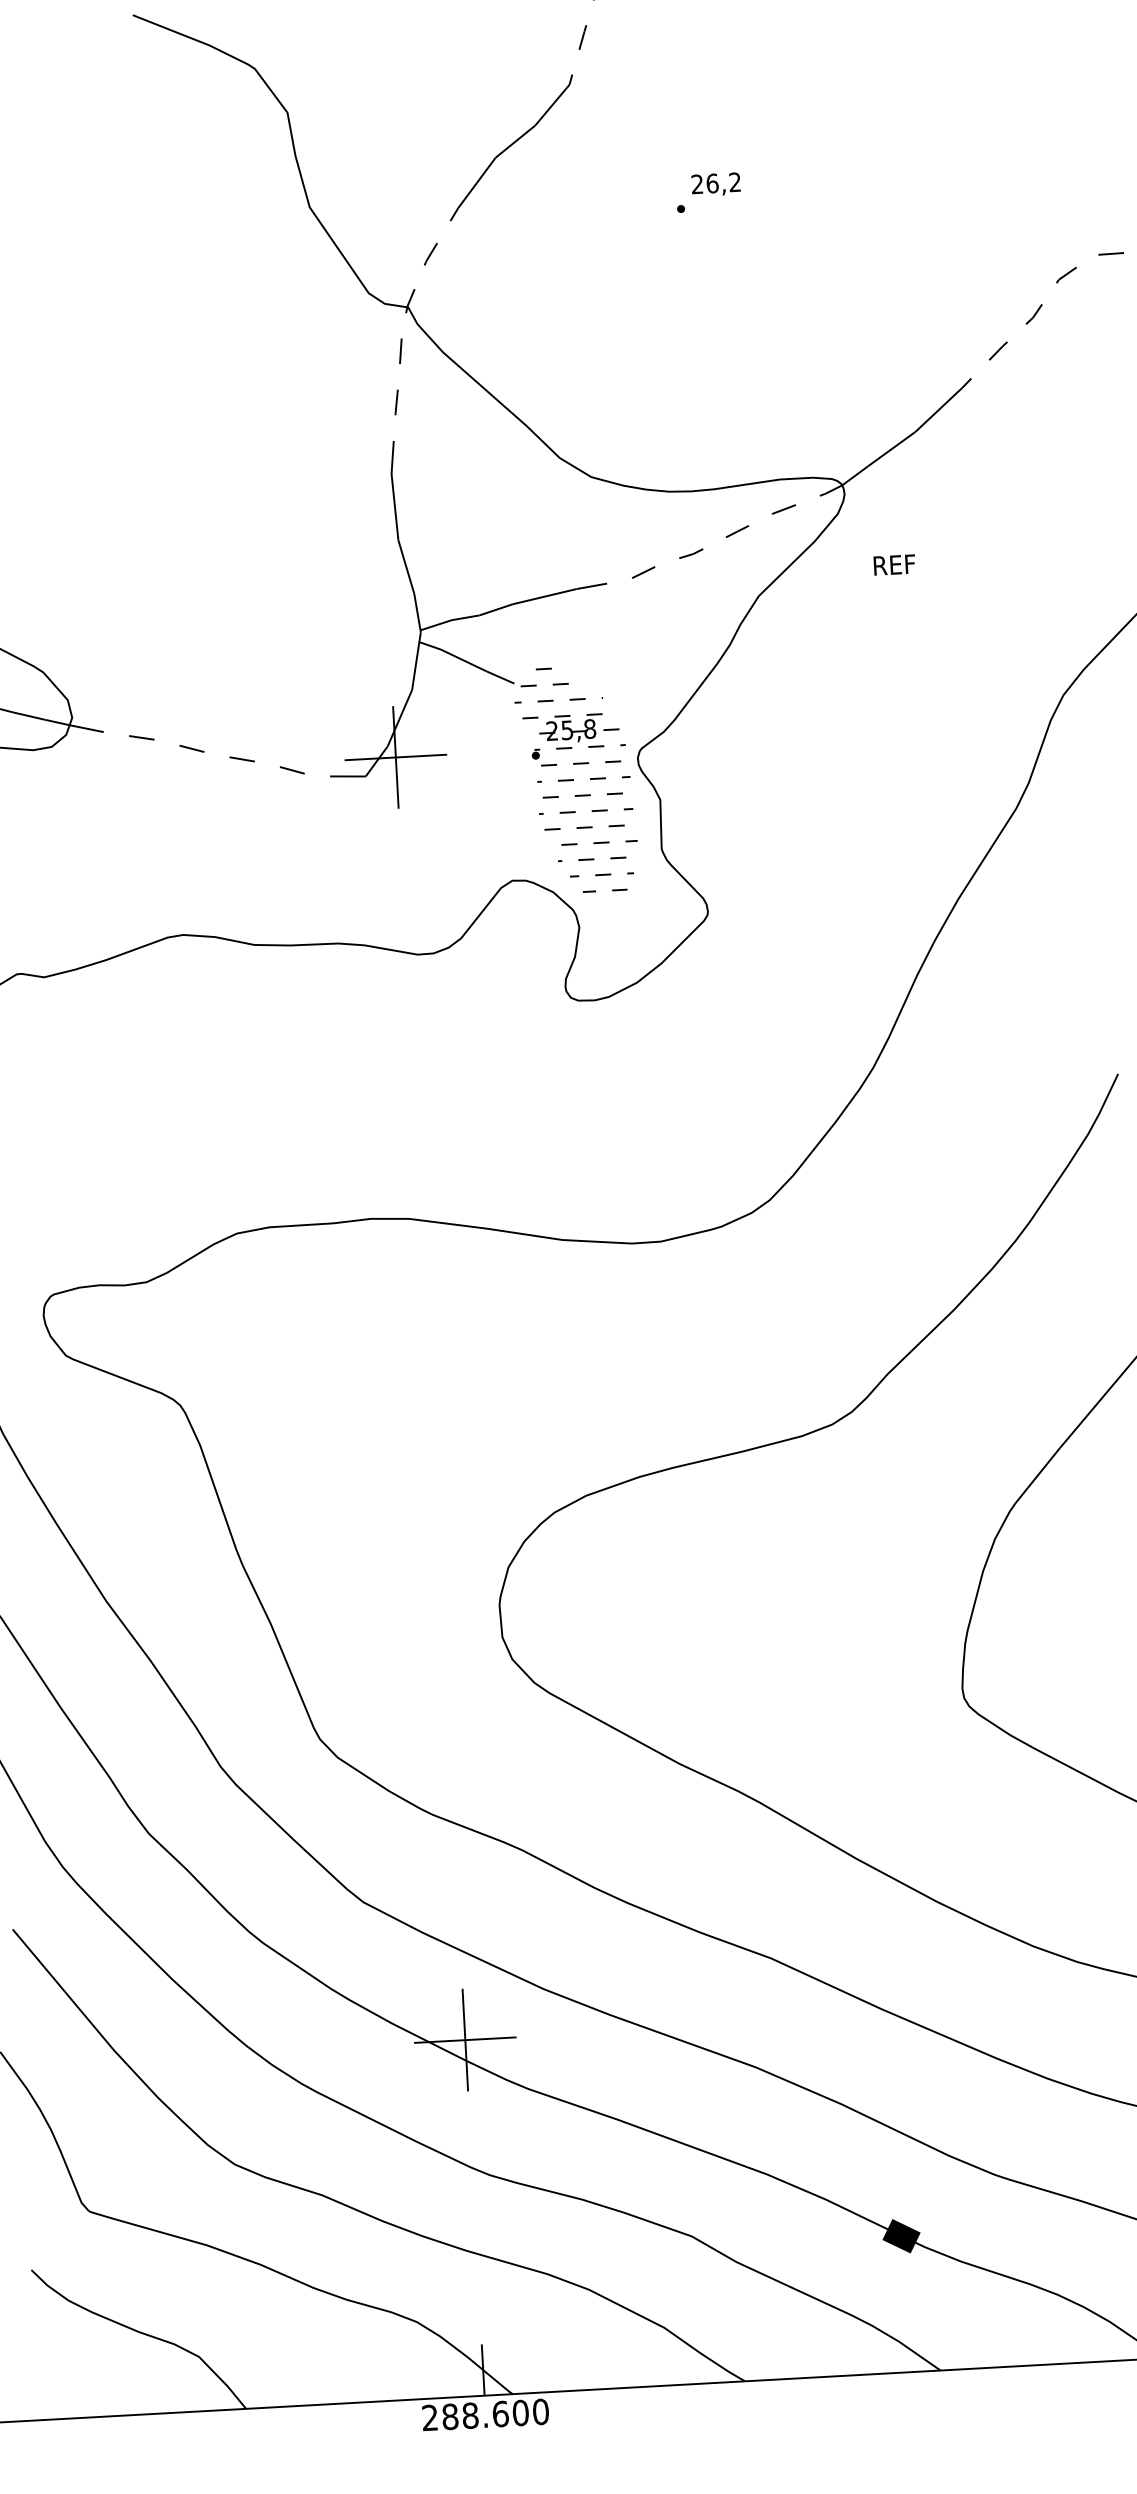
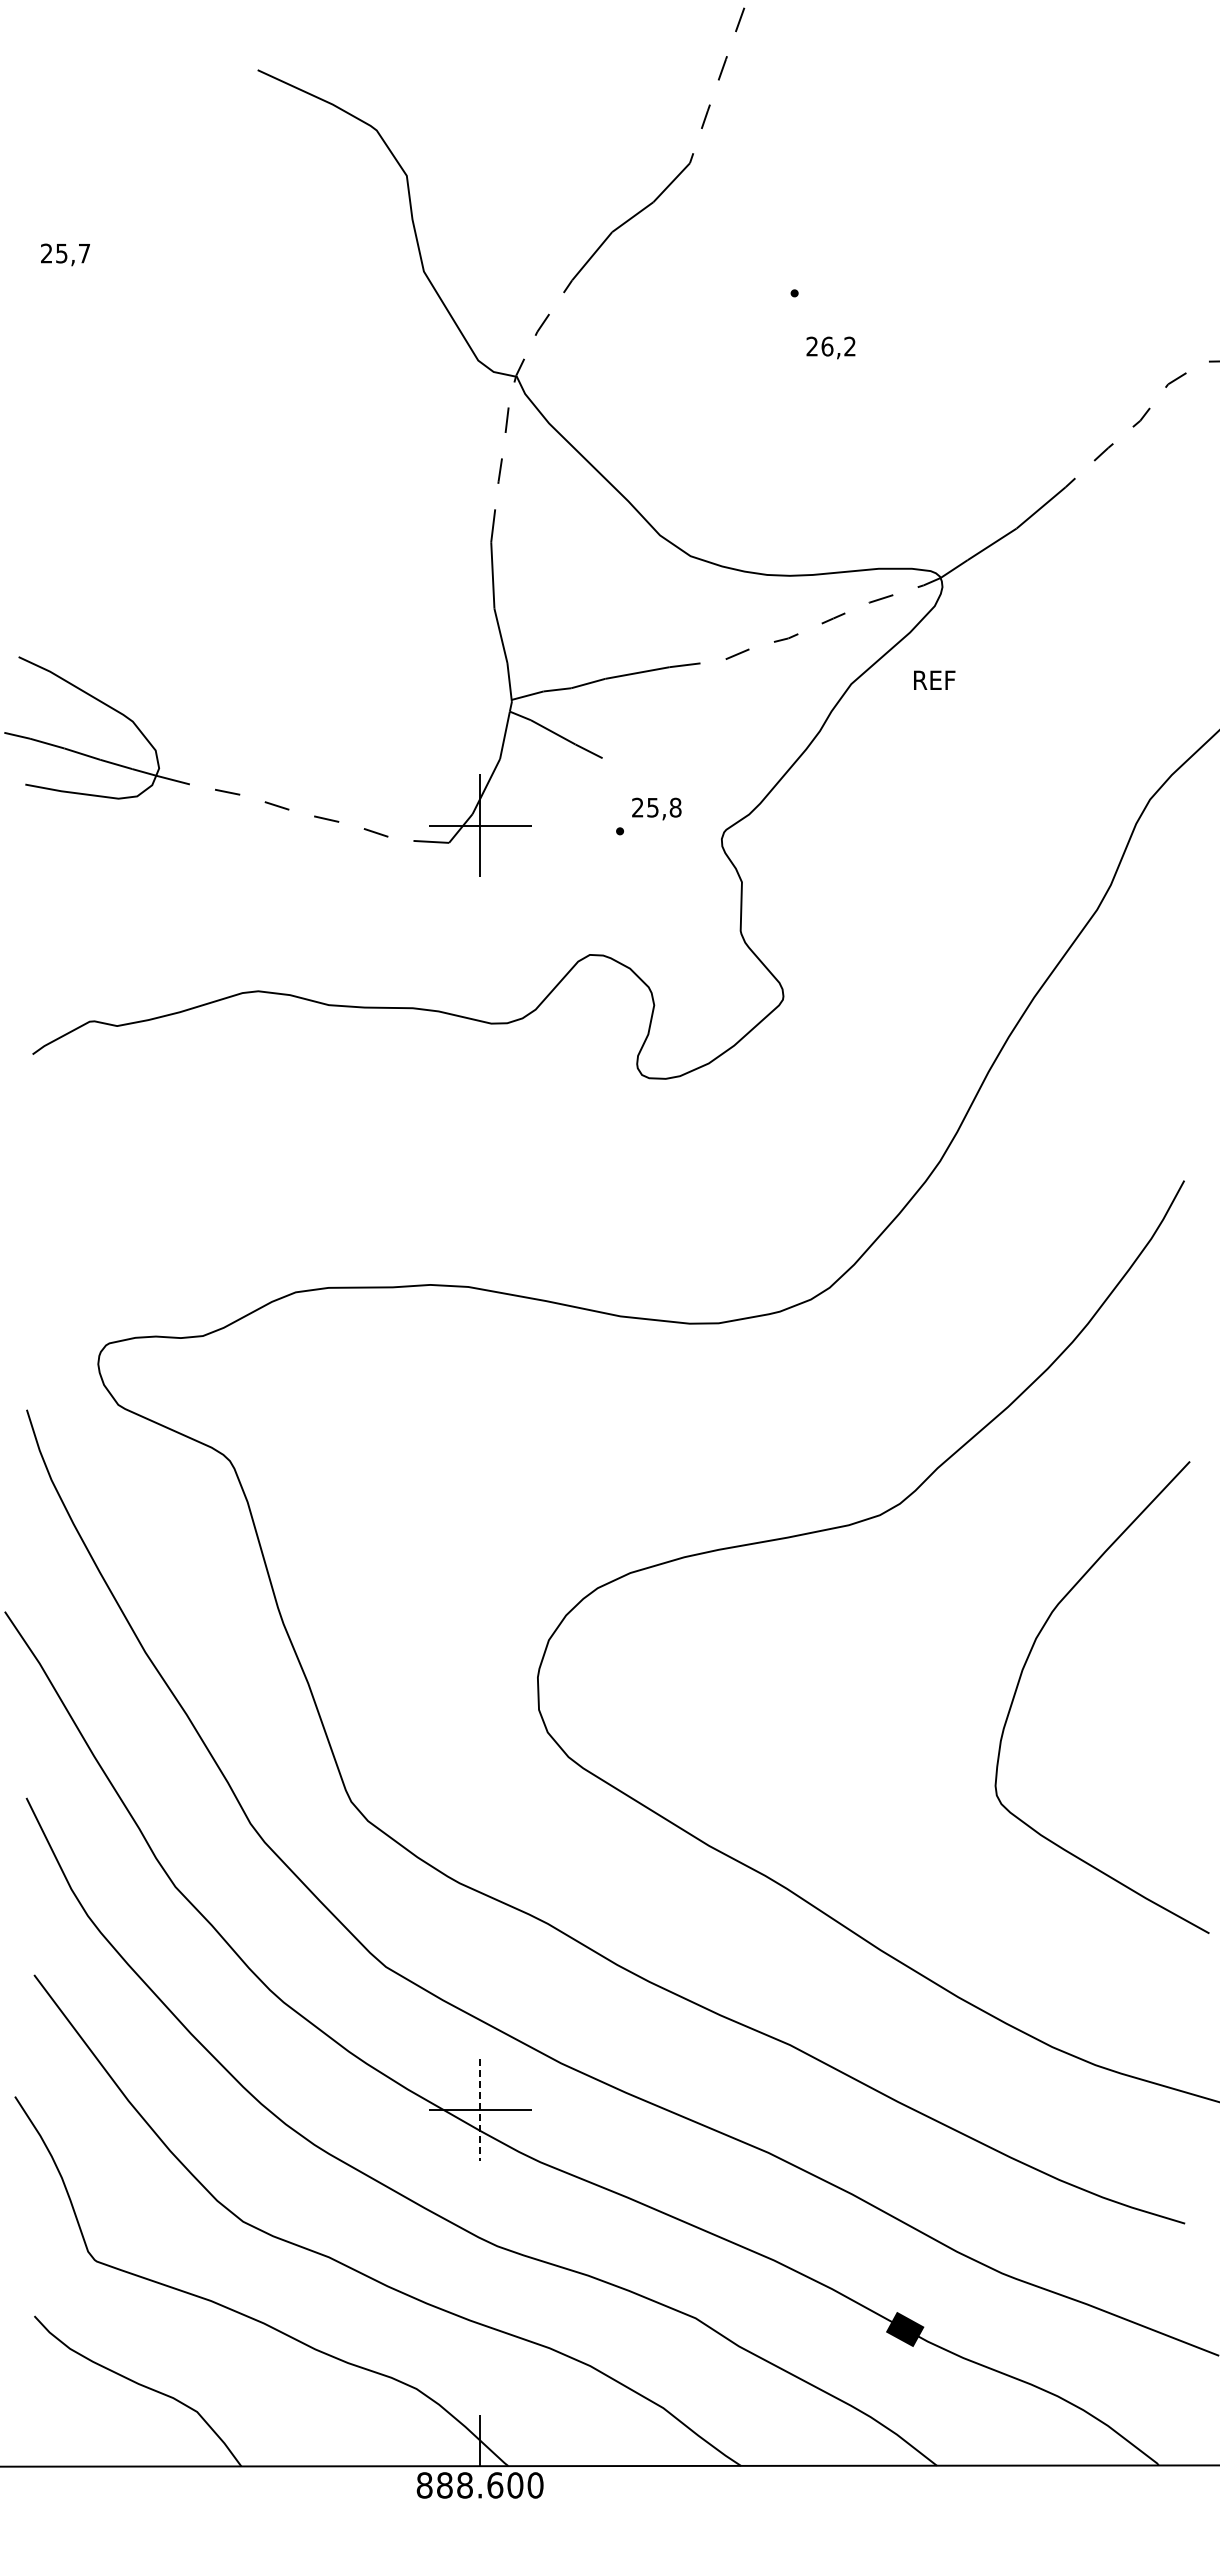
text: (715, 184) -> (830, 347), moved
text: (894, 564) -> (934, 679), moved
hatch: (576, 779) -> (659, 857), removed
line: (465, 2040) -> (480, 2110), solid -> dashed
text: (430, 2418) -> (424, 2485), 288.600 -> 888.600

